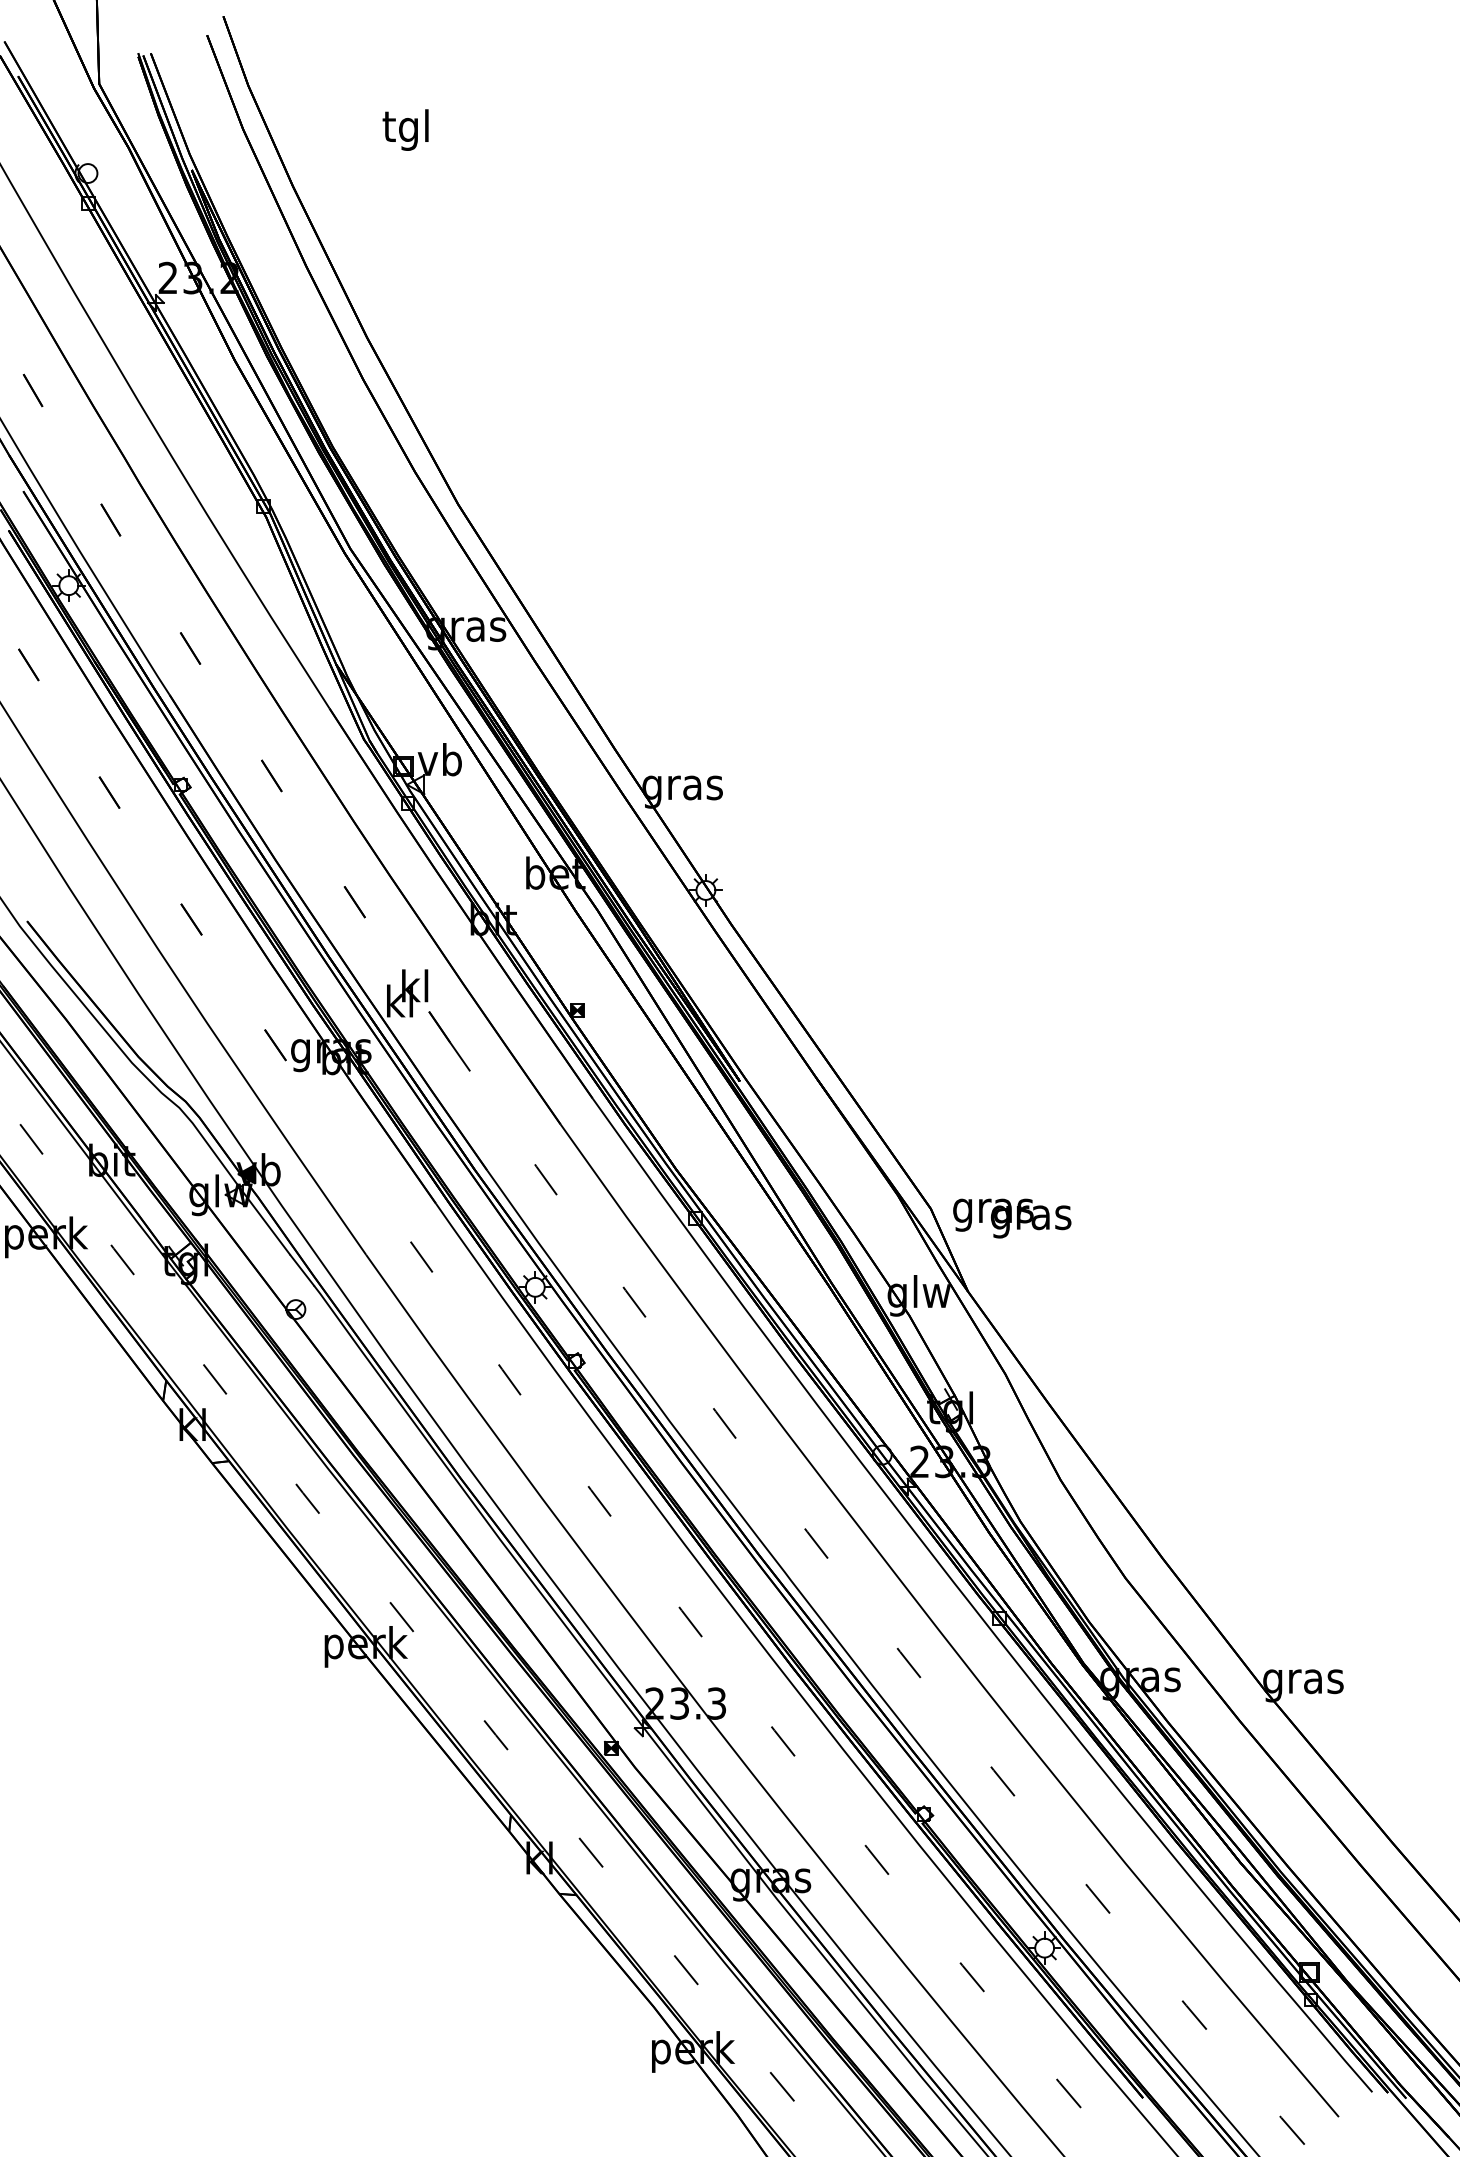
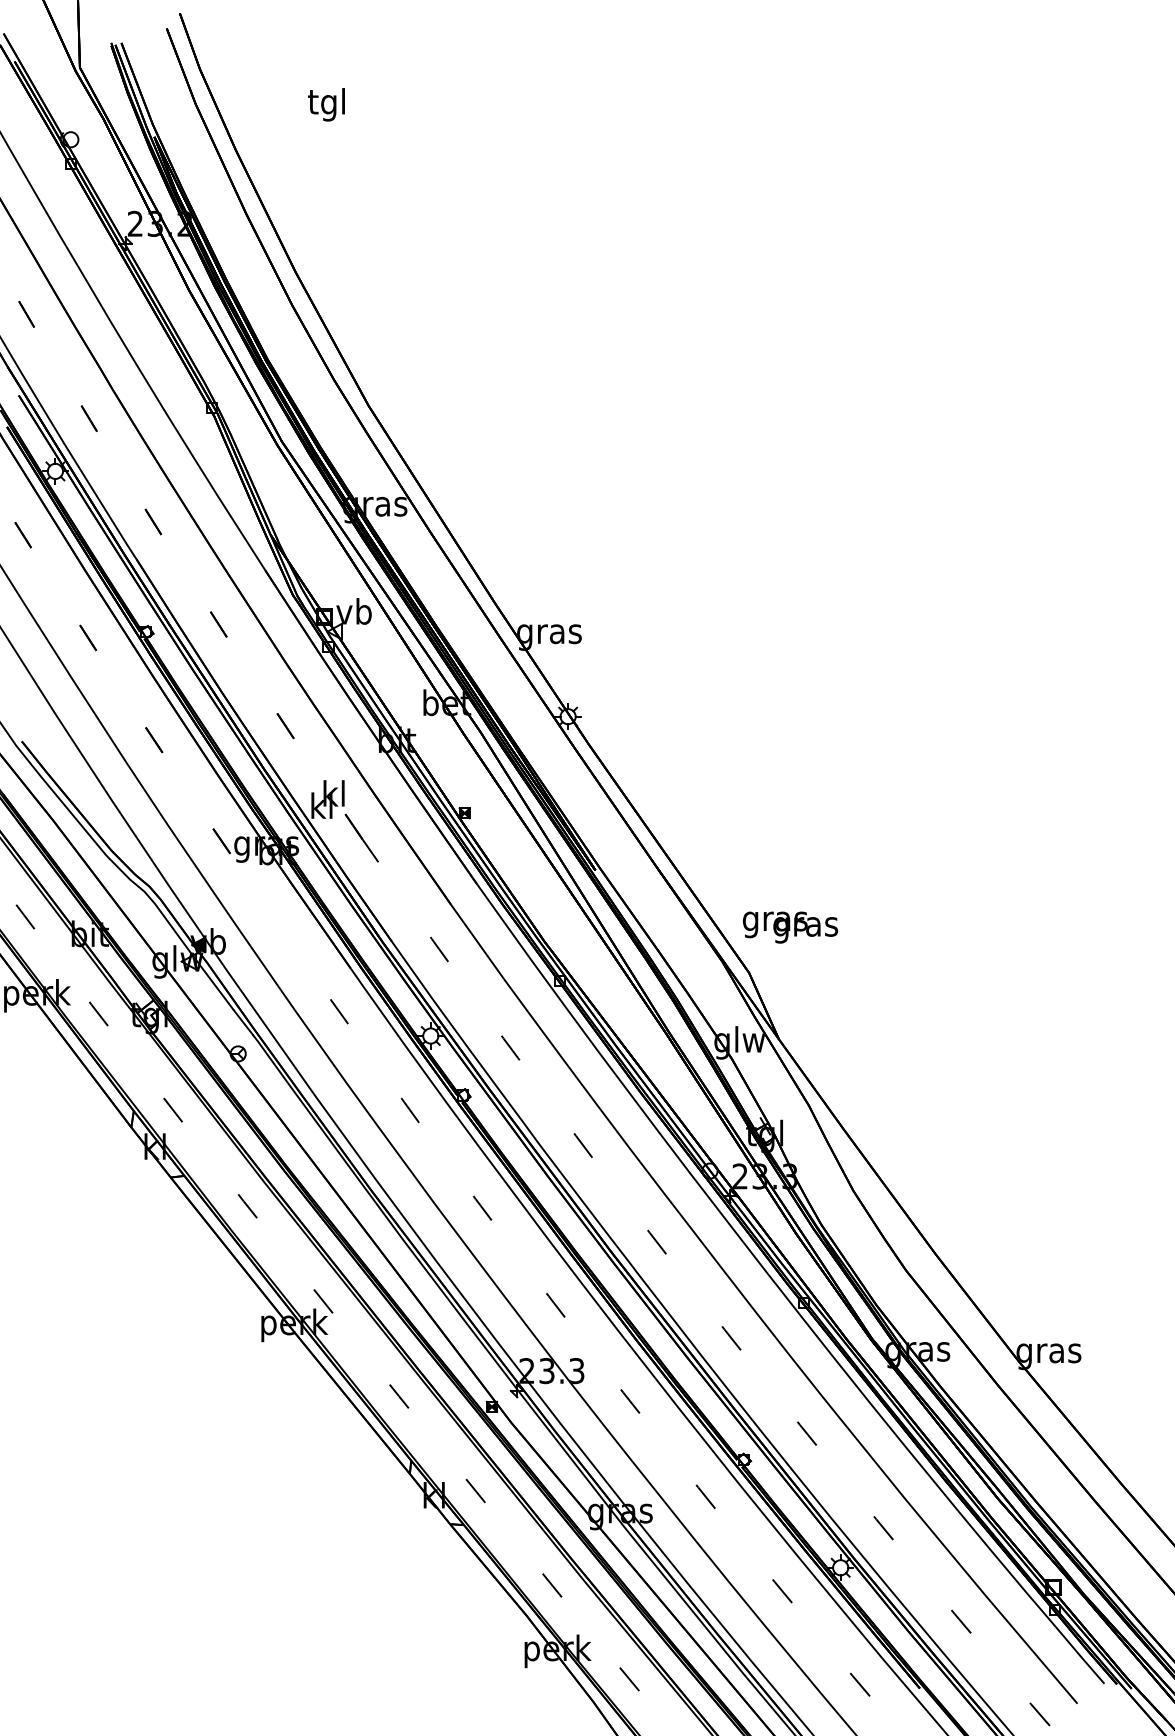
text: (1012, 1218) -> (790, 927), moved

